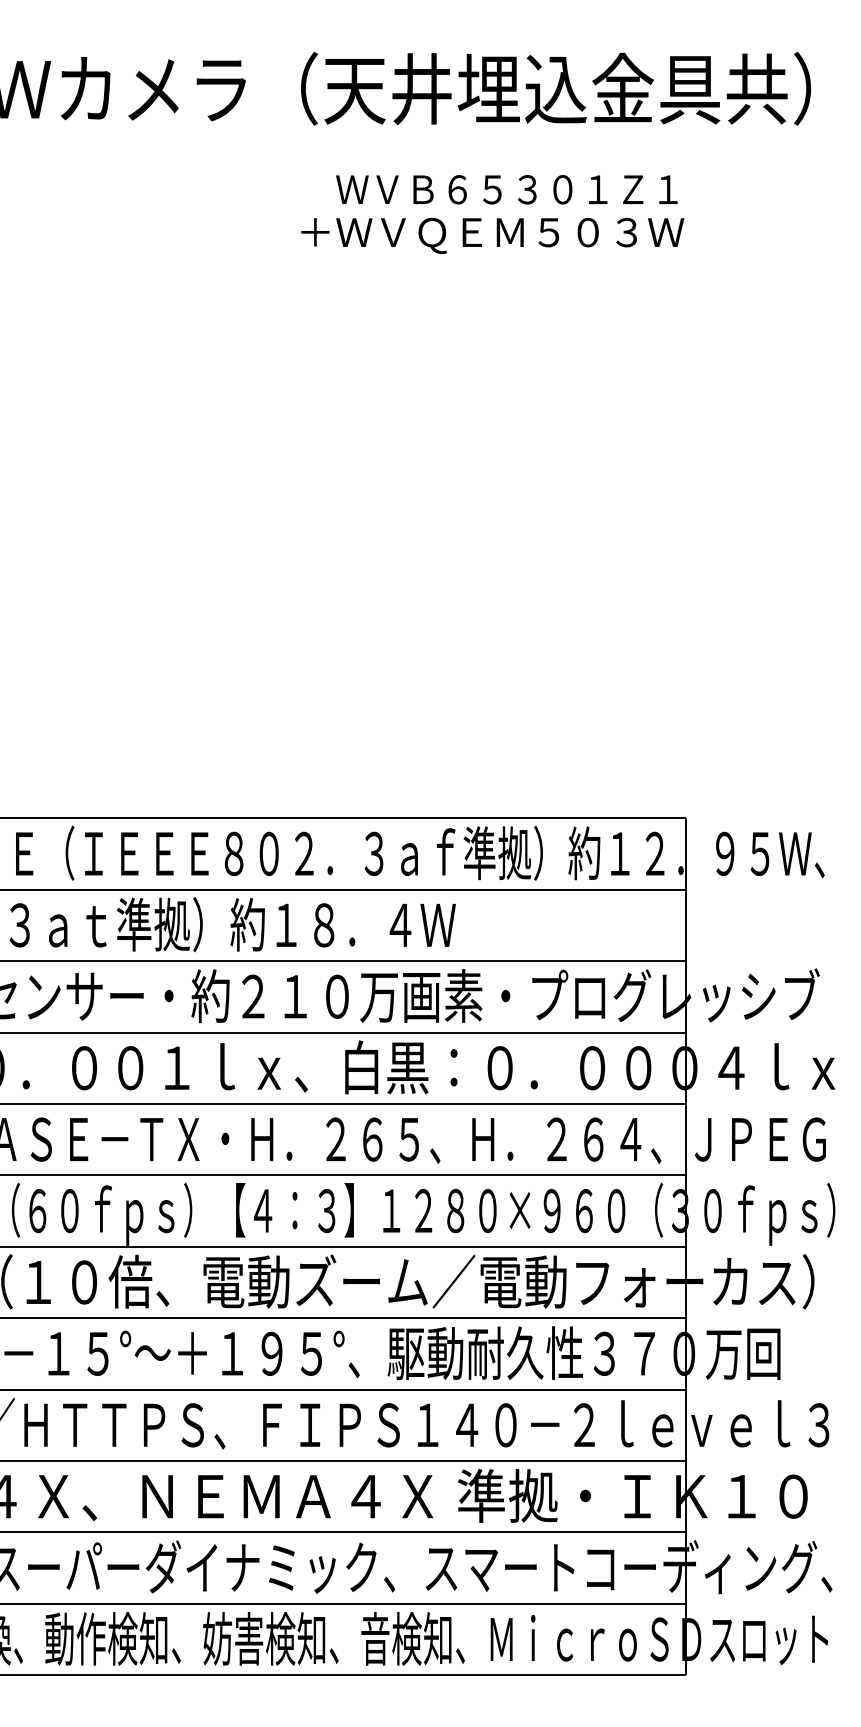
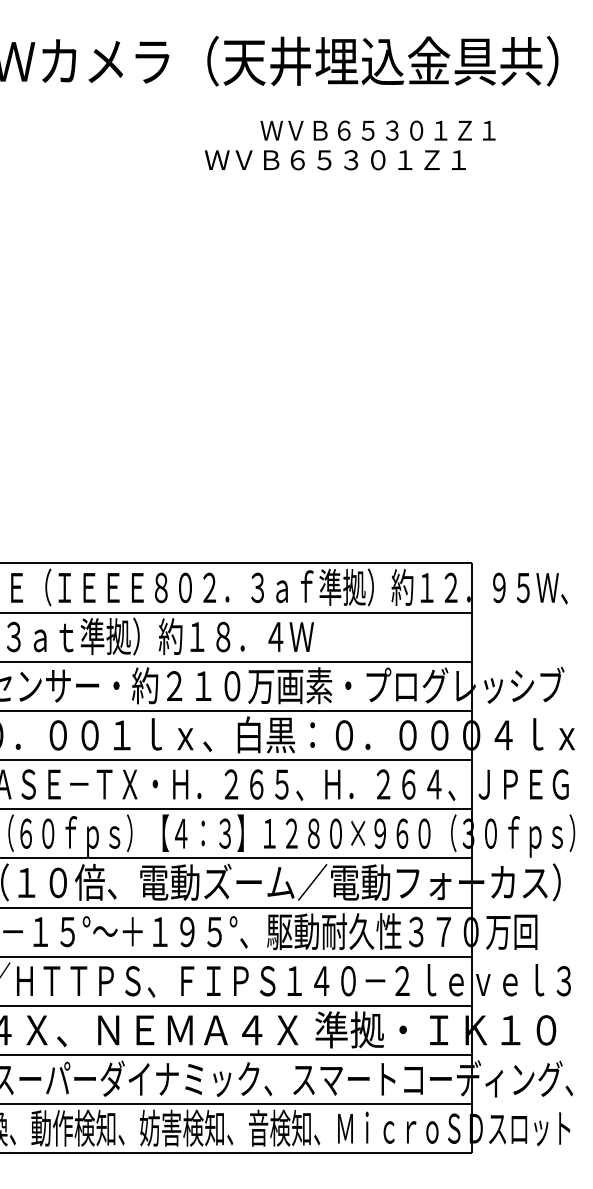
text: (506, 189) -> (377, 130), moved
text: (490, 235) -> (337, 162), ＋ＷＶＱＥＭ５０３Ｗ -> ＷＶＢ６５３０１Ｚ１

